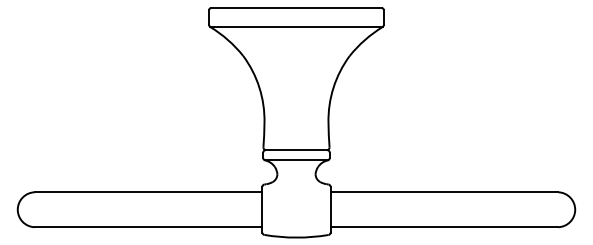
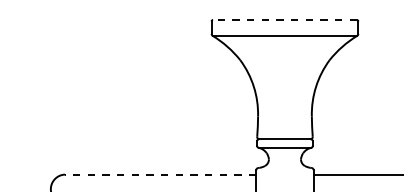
line: (296, 8) -> (284, 20), solid -> dashed
line: (148, 192) -> (160, 174), solid -> dashed

